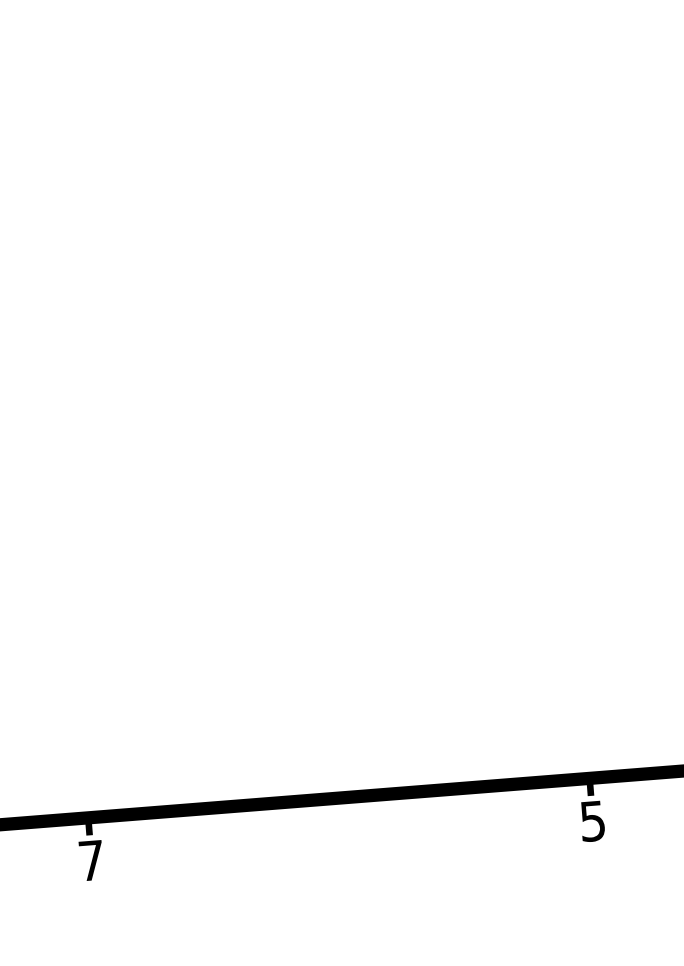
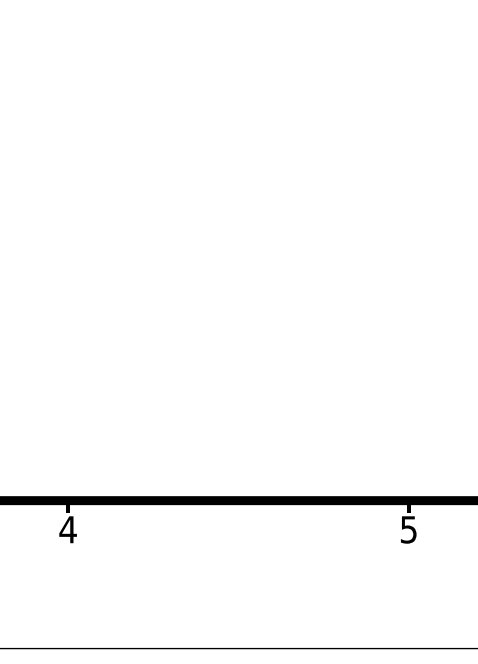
text: (90, 860) -> (67, 529), 7 -> 4

